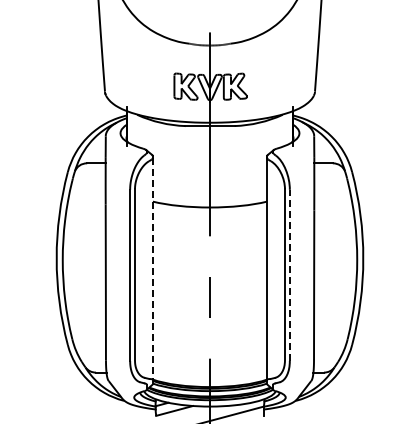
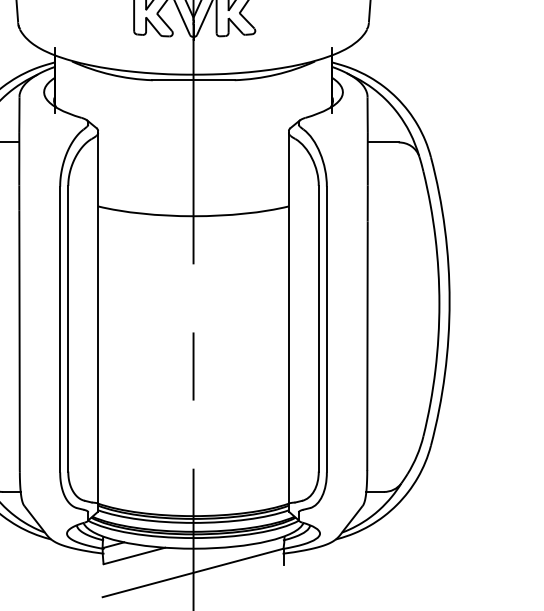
line: (152, 268) -> (97, 318), dashed -> solid
line: (289, 275) -> (326, 329), dashed -> solid

